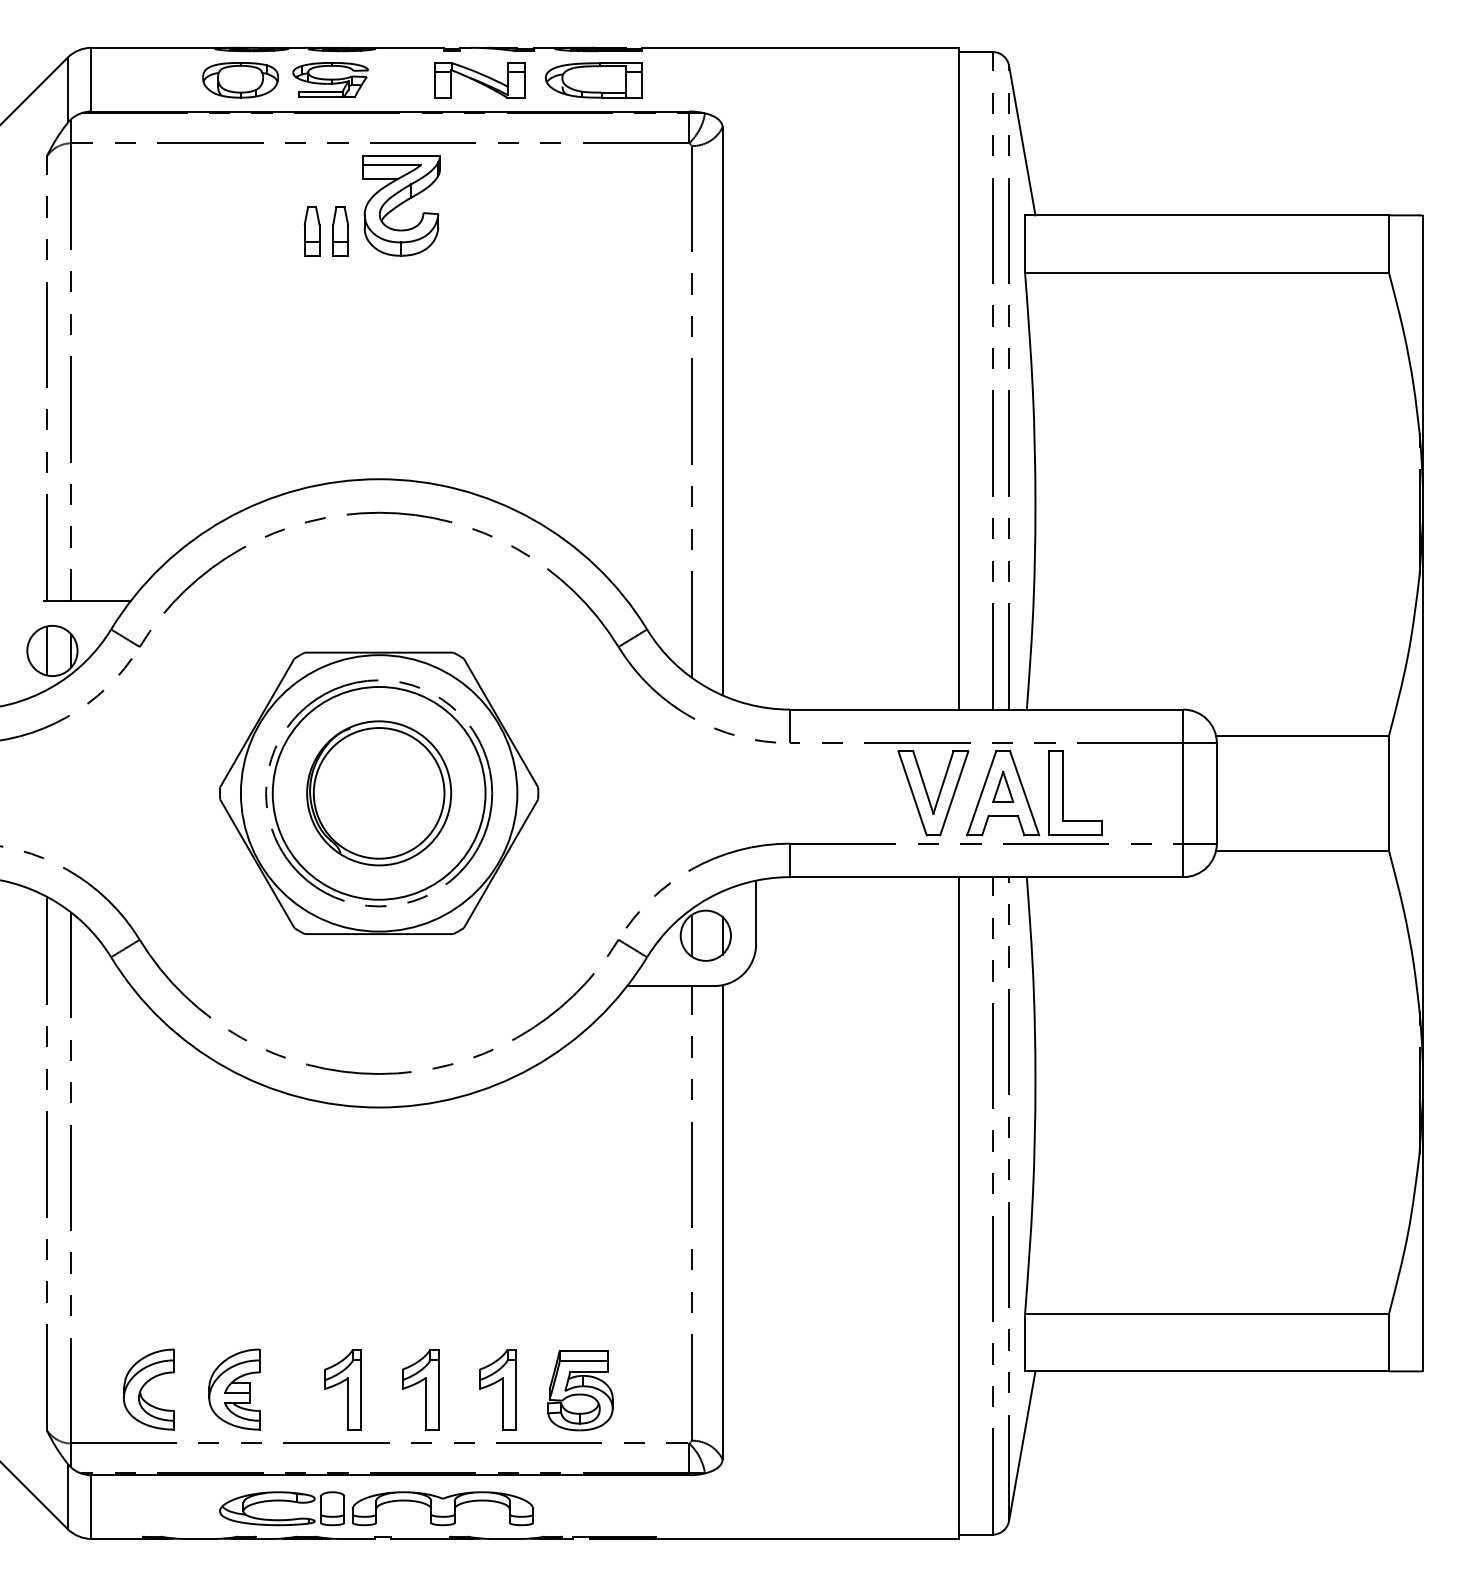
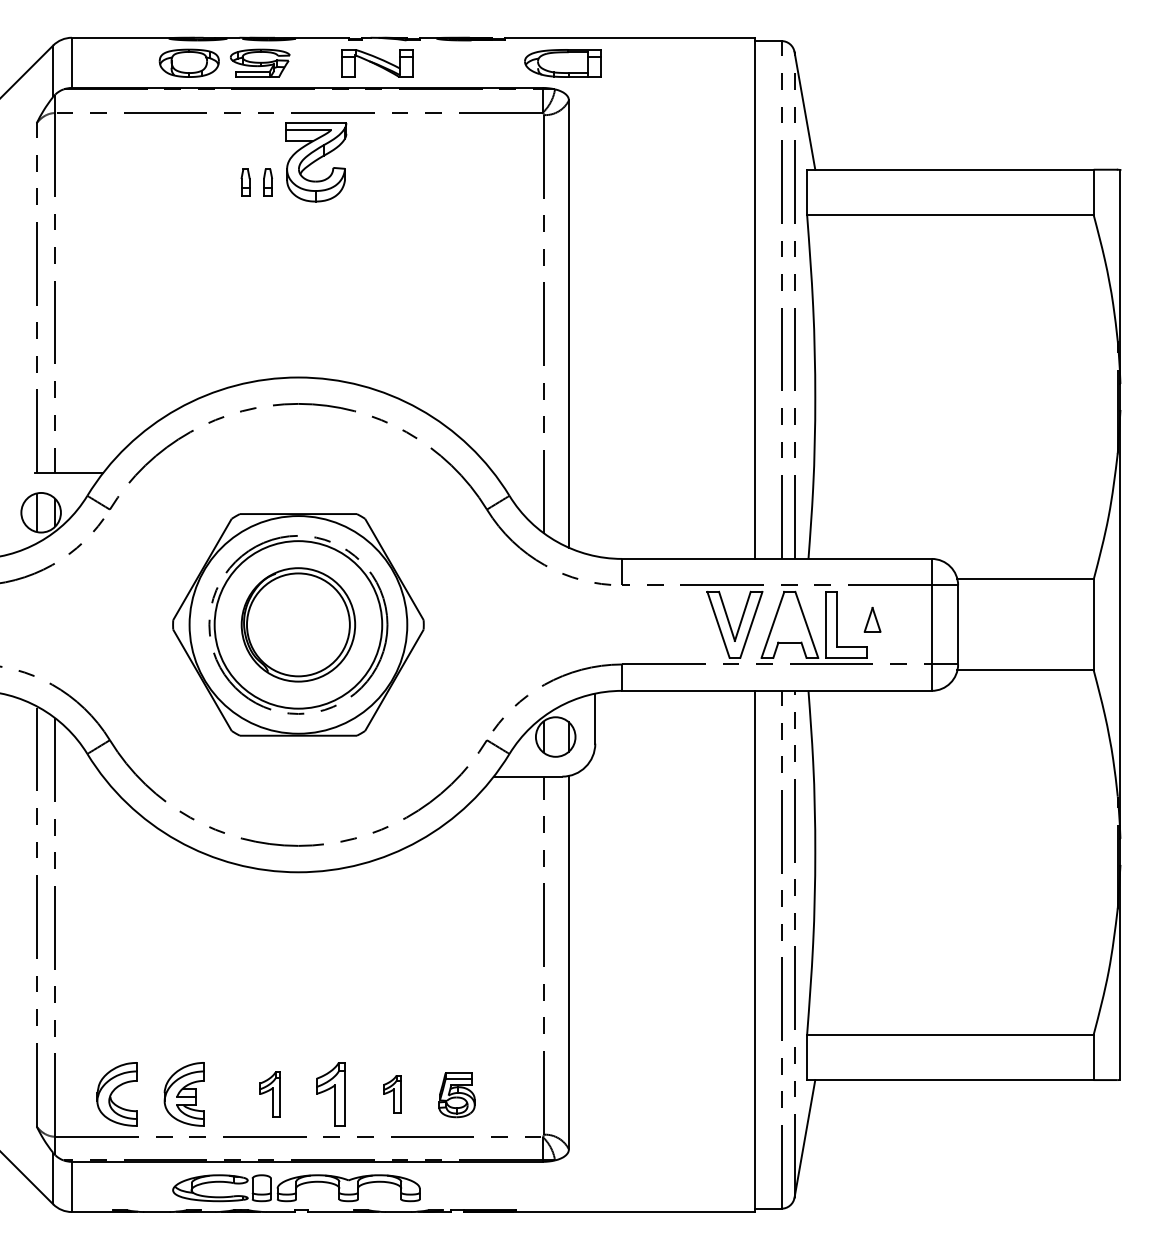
part: (593, 80) -> (562, 63), moved
part: (311, 231) -> (245, 182), size x0.7
part: (340, 231) -> (268, 182), size x0.7
part: (1003, 786) -> (872, 619), moved
part: (342, 1389) -> (269, 1094), size x0.7
part: (497, 1389) -> (391, 1094), size x0.6
part: (580, 1390) -> (457, 1095), size x0.7

